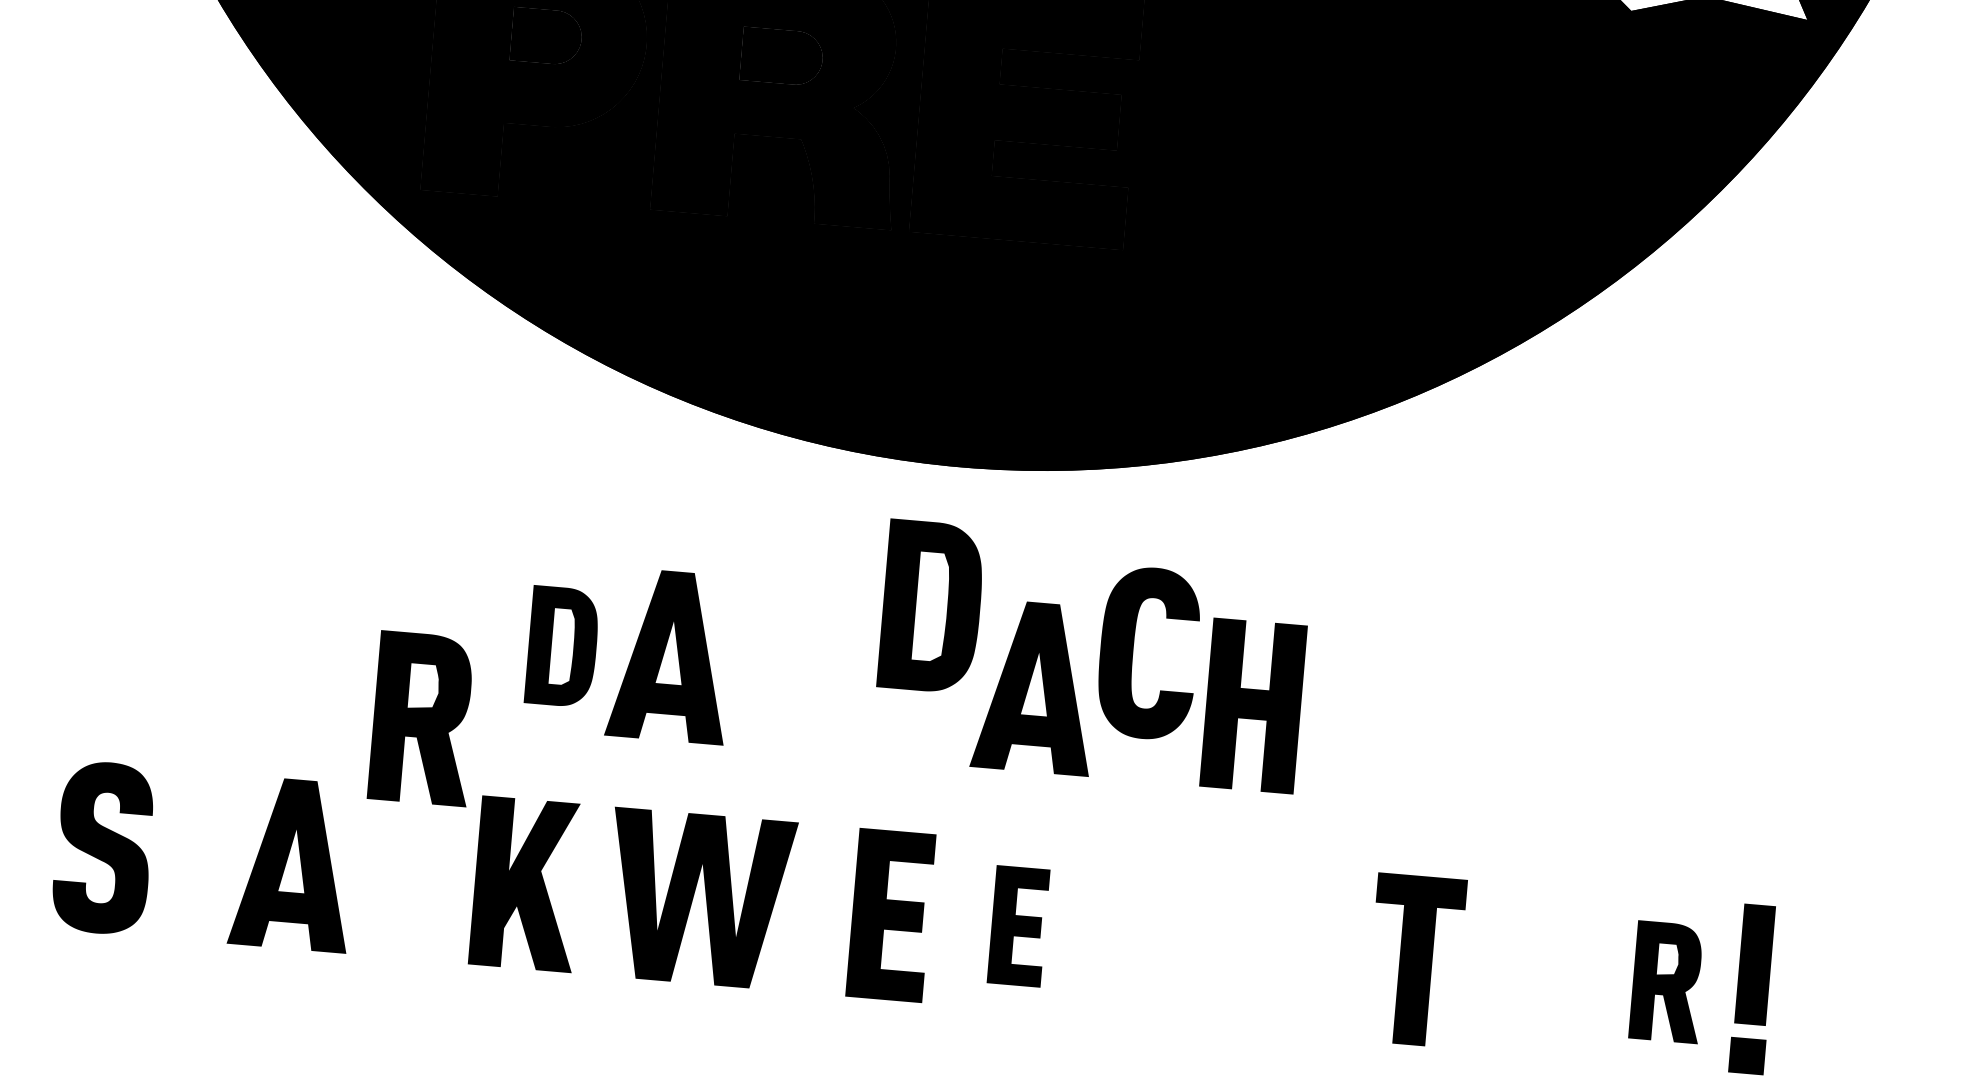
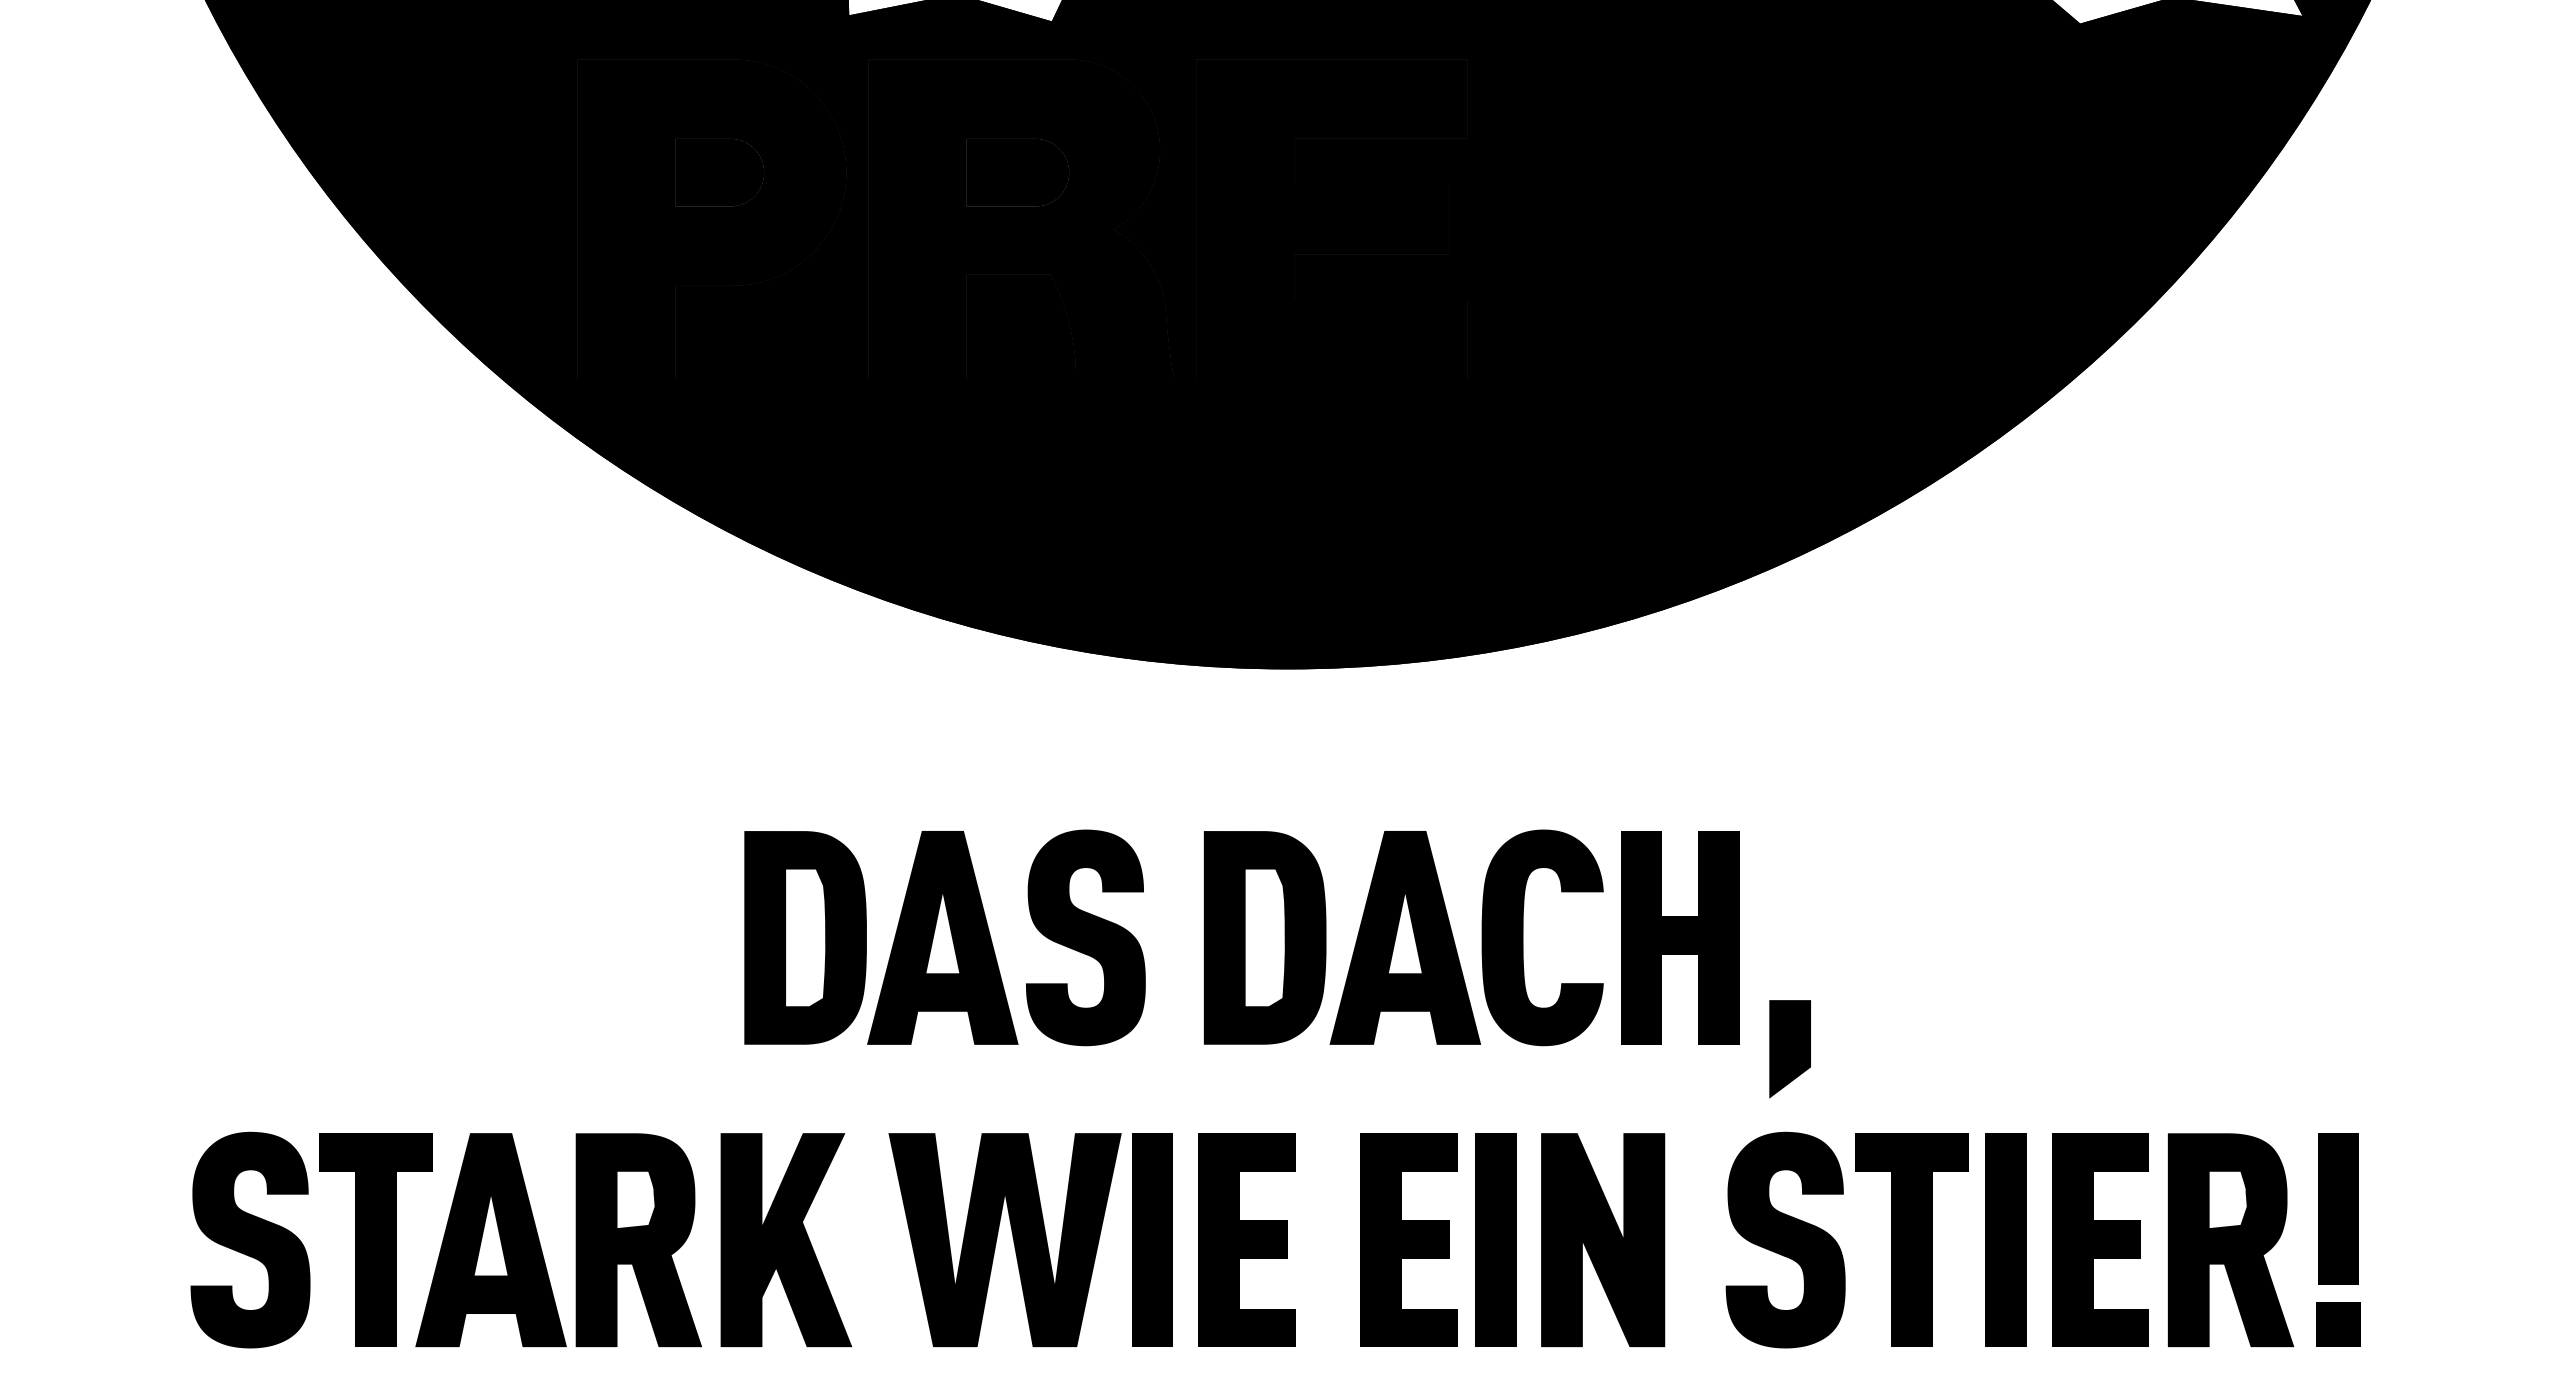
part: (931, 606) -> (1264, 937), moved
part: (562, 646) -> (805, 937), size x1.43
part: (1133, 651) -> (1523, 937), moved
part: (783, 665) -> (1085, 937), added
part: (423, 718) -> (638, 1240), moved
fill: (1332, 801) -> (1790, 1049), added
part: (202, 855) -> (375, 1239), added
fill: (816, 909) -> (1152, 1240), added
part: (1018, 925) -> (1408, 1239), size x1.43
fill: (1087, 932) -> (1495, 1240), added
fill: (1172, 939) -> (1603, 1240), added
fill: (1316, 951) -> (1785, 1239), added
fill: (1489, 967) -> (2005, 1240), added
fill: (1564, 972) -> (2100, 1239), added
part: (1667, 982) -> (2230, 1240), size x1.43

